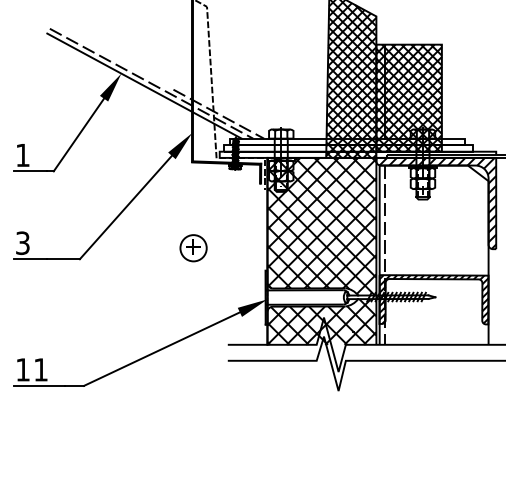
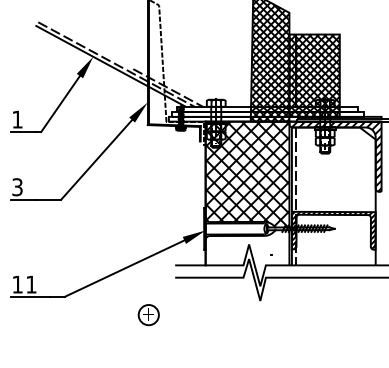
part: (193, 248) -> (148, 315), moved
hatch: (321, 321) -> (247, 247), removed

